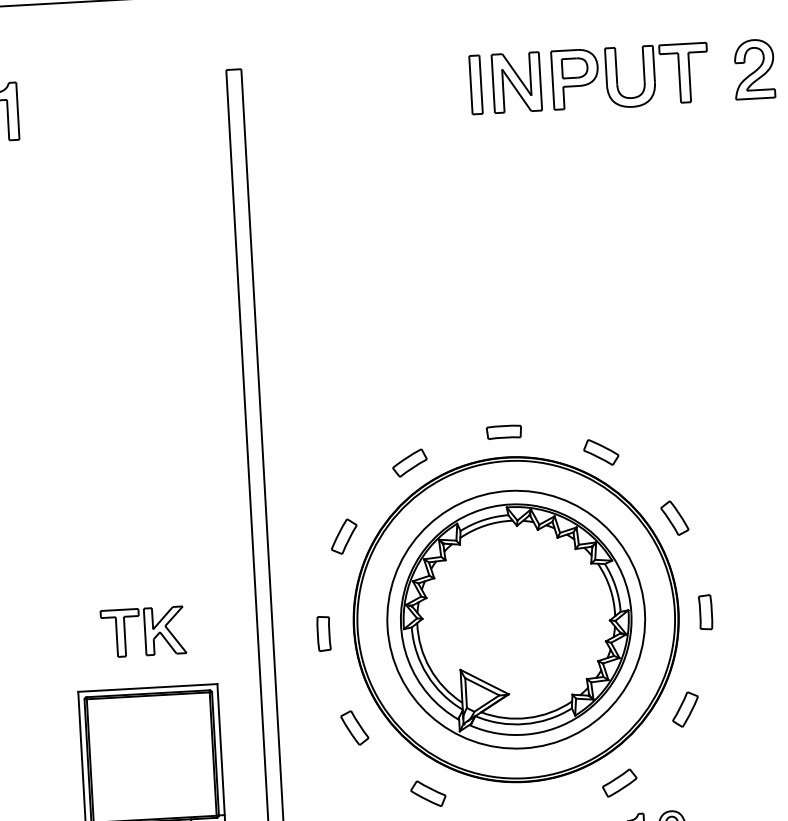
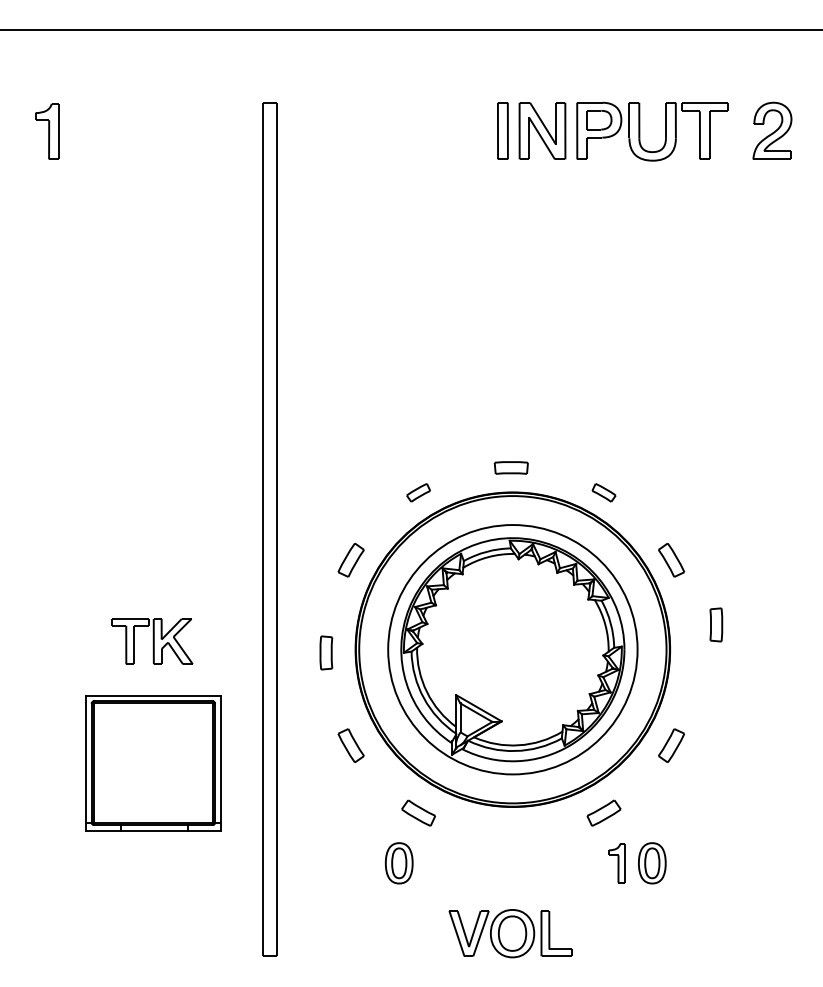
part: (600, 452) -> (603, 492), size x0.7
part: (409, 462) -> (418, 492), size x0.7
part: (705, 611) -> (716, 624), moved

